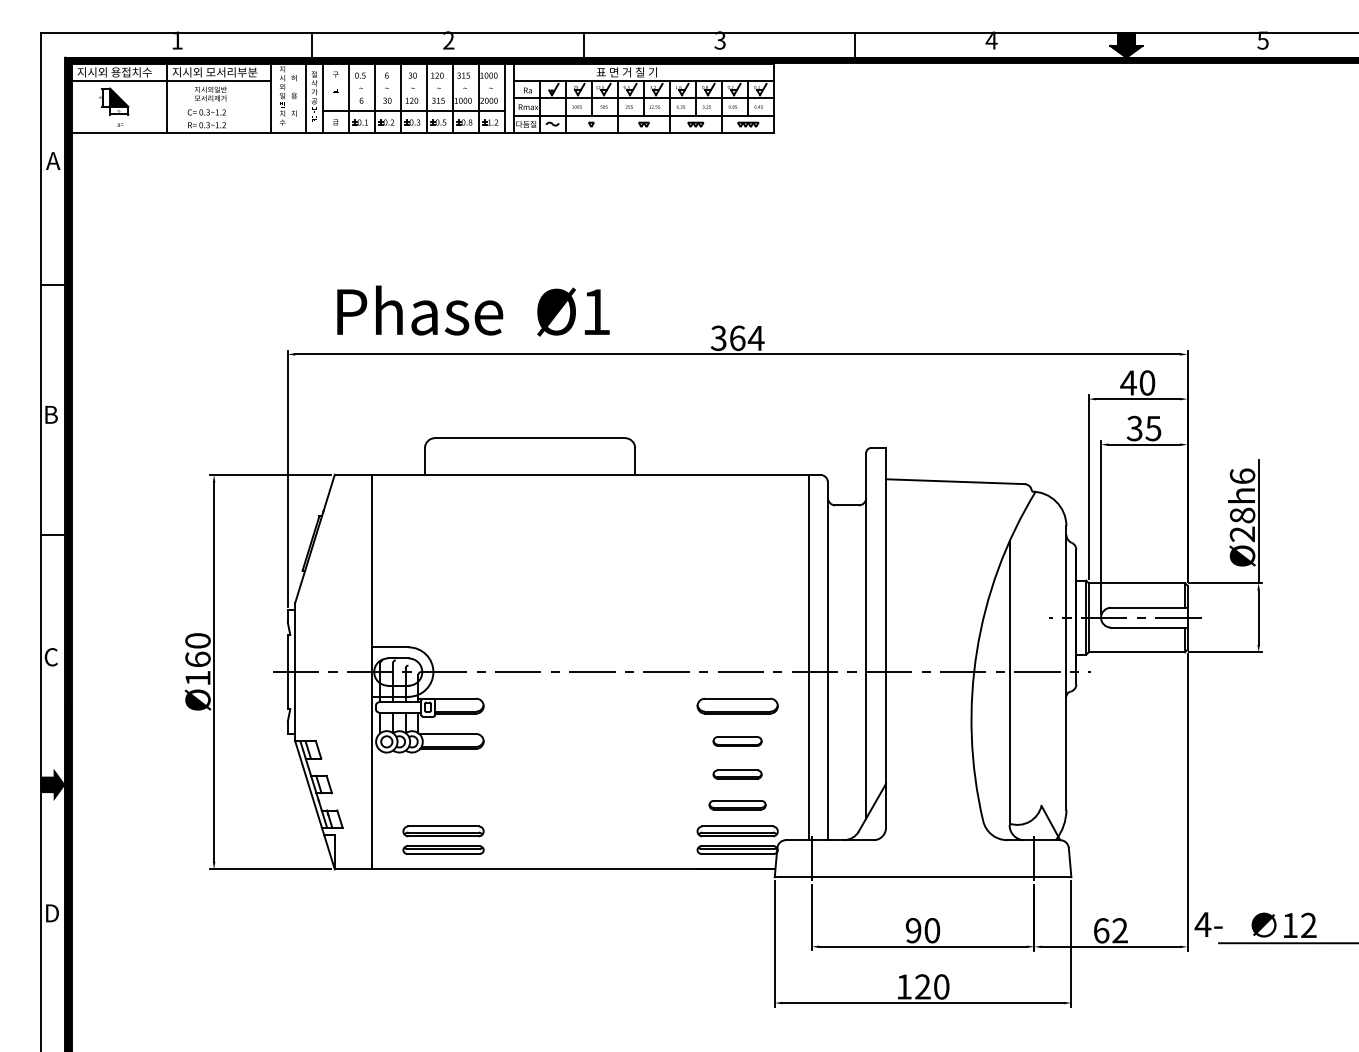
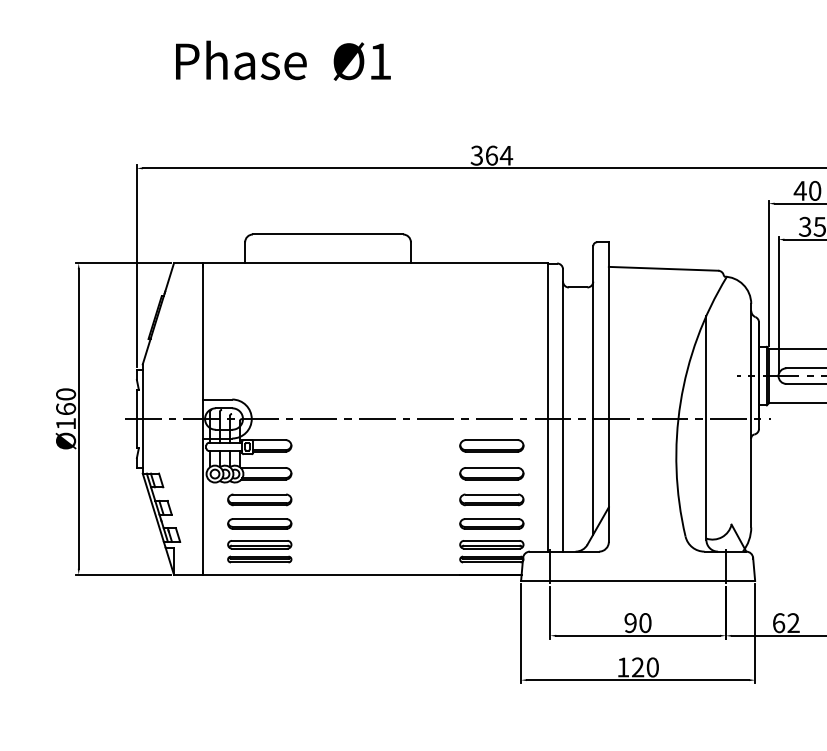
text: (473, 310) -> (283, 60), moved
part: (737, 741) -> (491, 473), size x1.67
part: (443, 774) -> (259, 499), added
part: (737, 774) -> (491, 499), size x1.67
part: (443, 805) -> (259, 524), added
part: (737, 805) -> (491, 524), size x1.43

